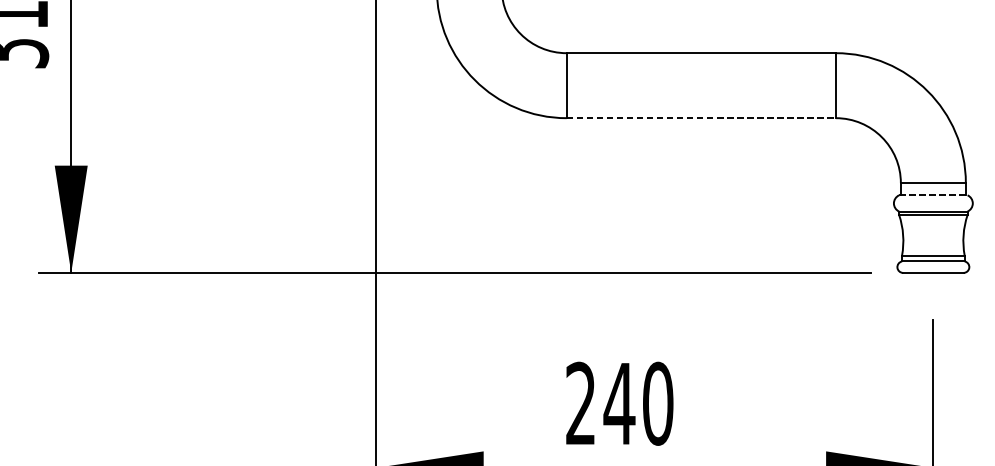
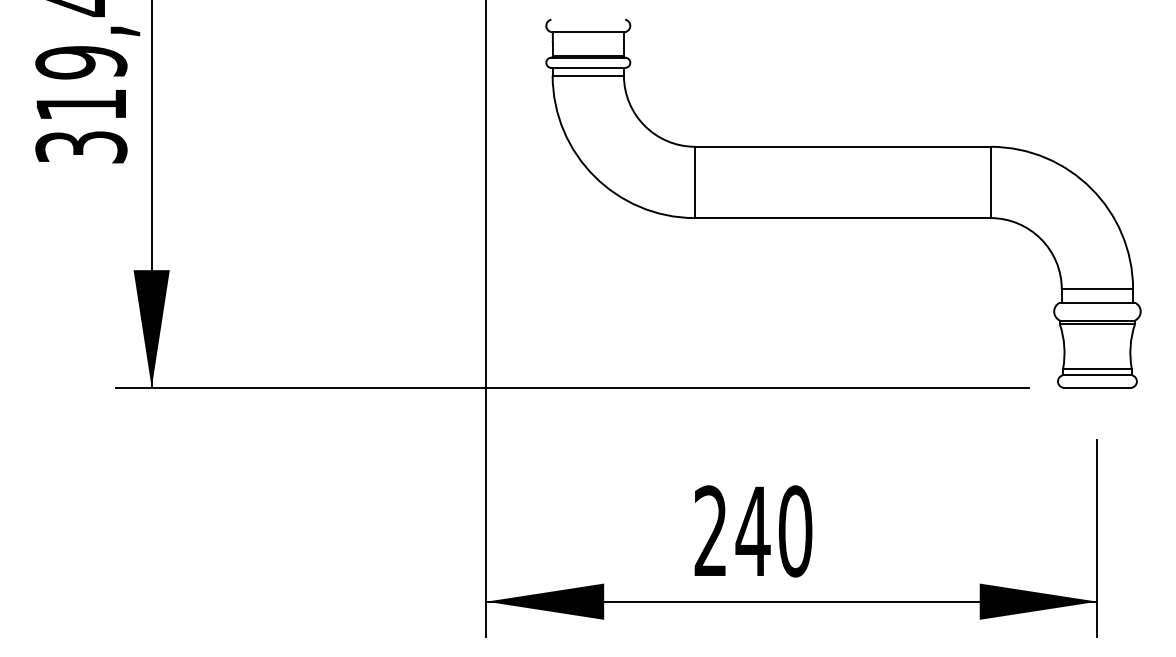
line: (700, 118) -> (842, 218), dashed -> solid
line: (933, 195) -> (1097, 302), dashed -> solid

